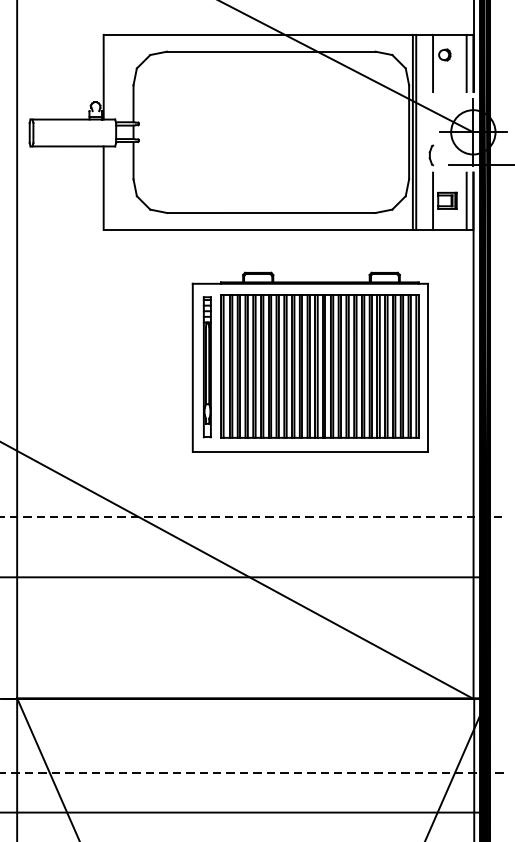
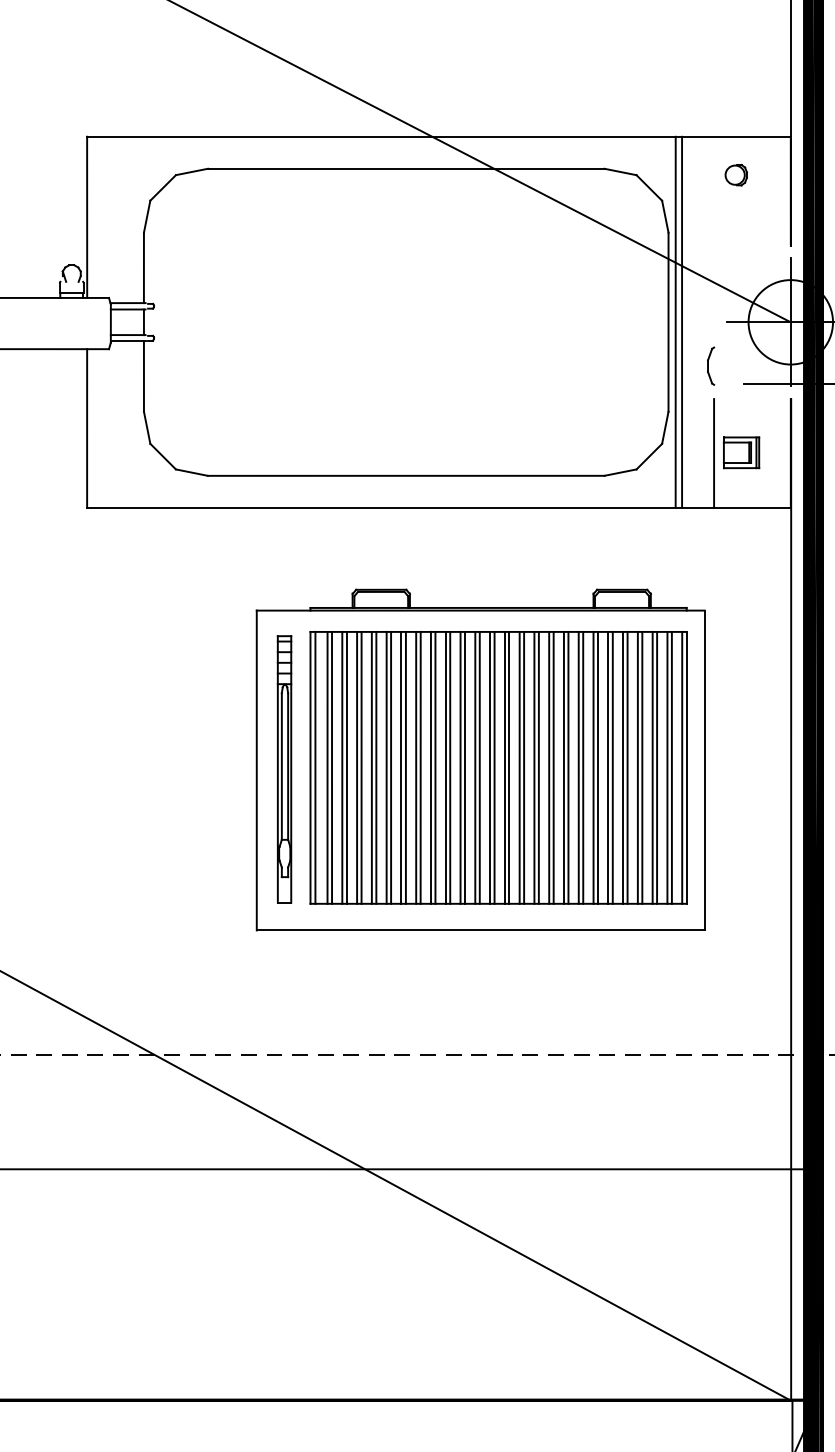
line: (433, 63) -> (714, 191), removed
line: (466, 63) -> (777, 191), removed
line: (466, 200) -> (777, 452), removed

